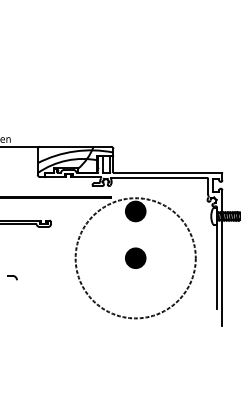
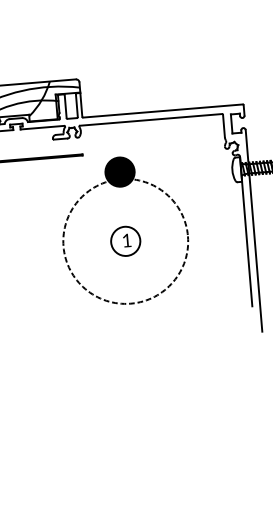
circle: (135, 258) -> (125, 241), size x0.7
fill: (135, 258) -> (125, 241), removed

